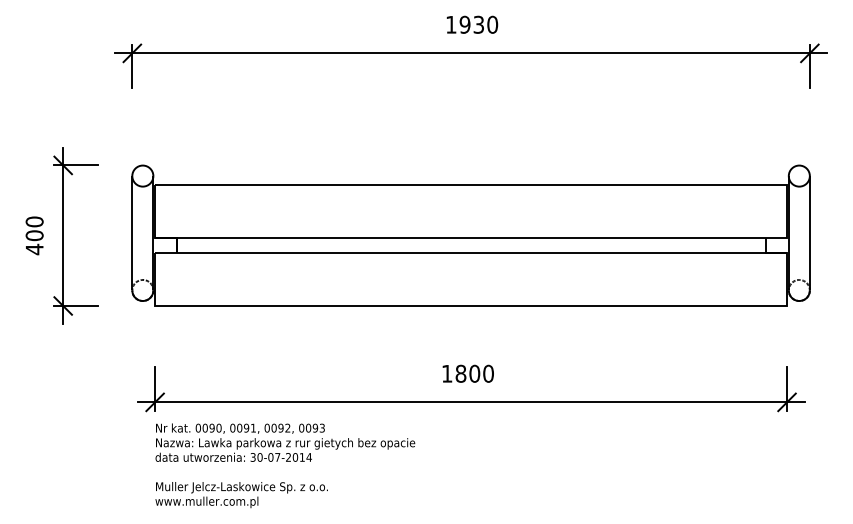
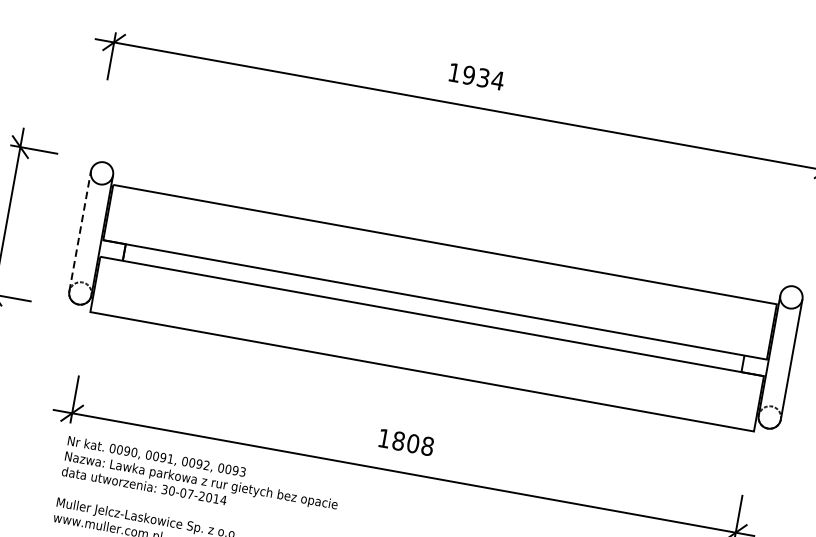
text: (492, 24) -> (497, 80), 1930 -> 1934
line: (132, 232) -> (80, 230), solid -> dashed
text: (488, 373) -> (427, 445), 1800 -> 1808

